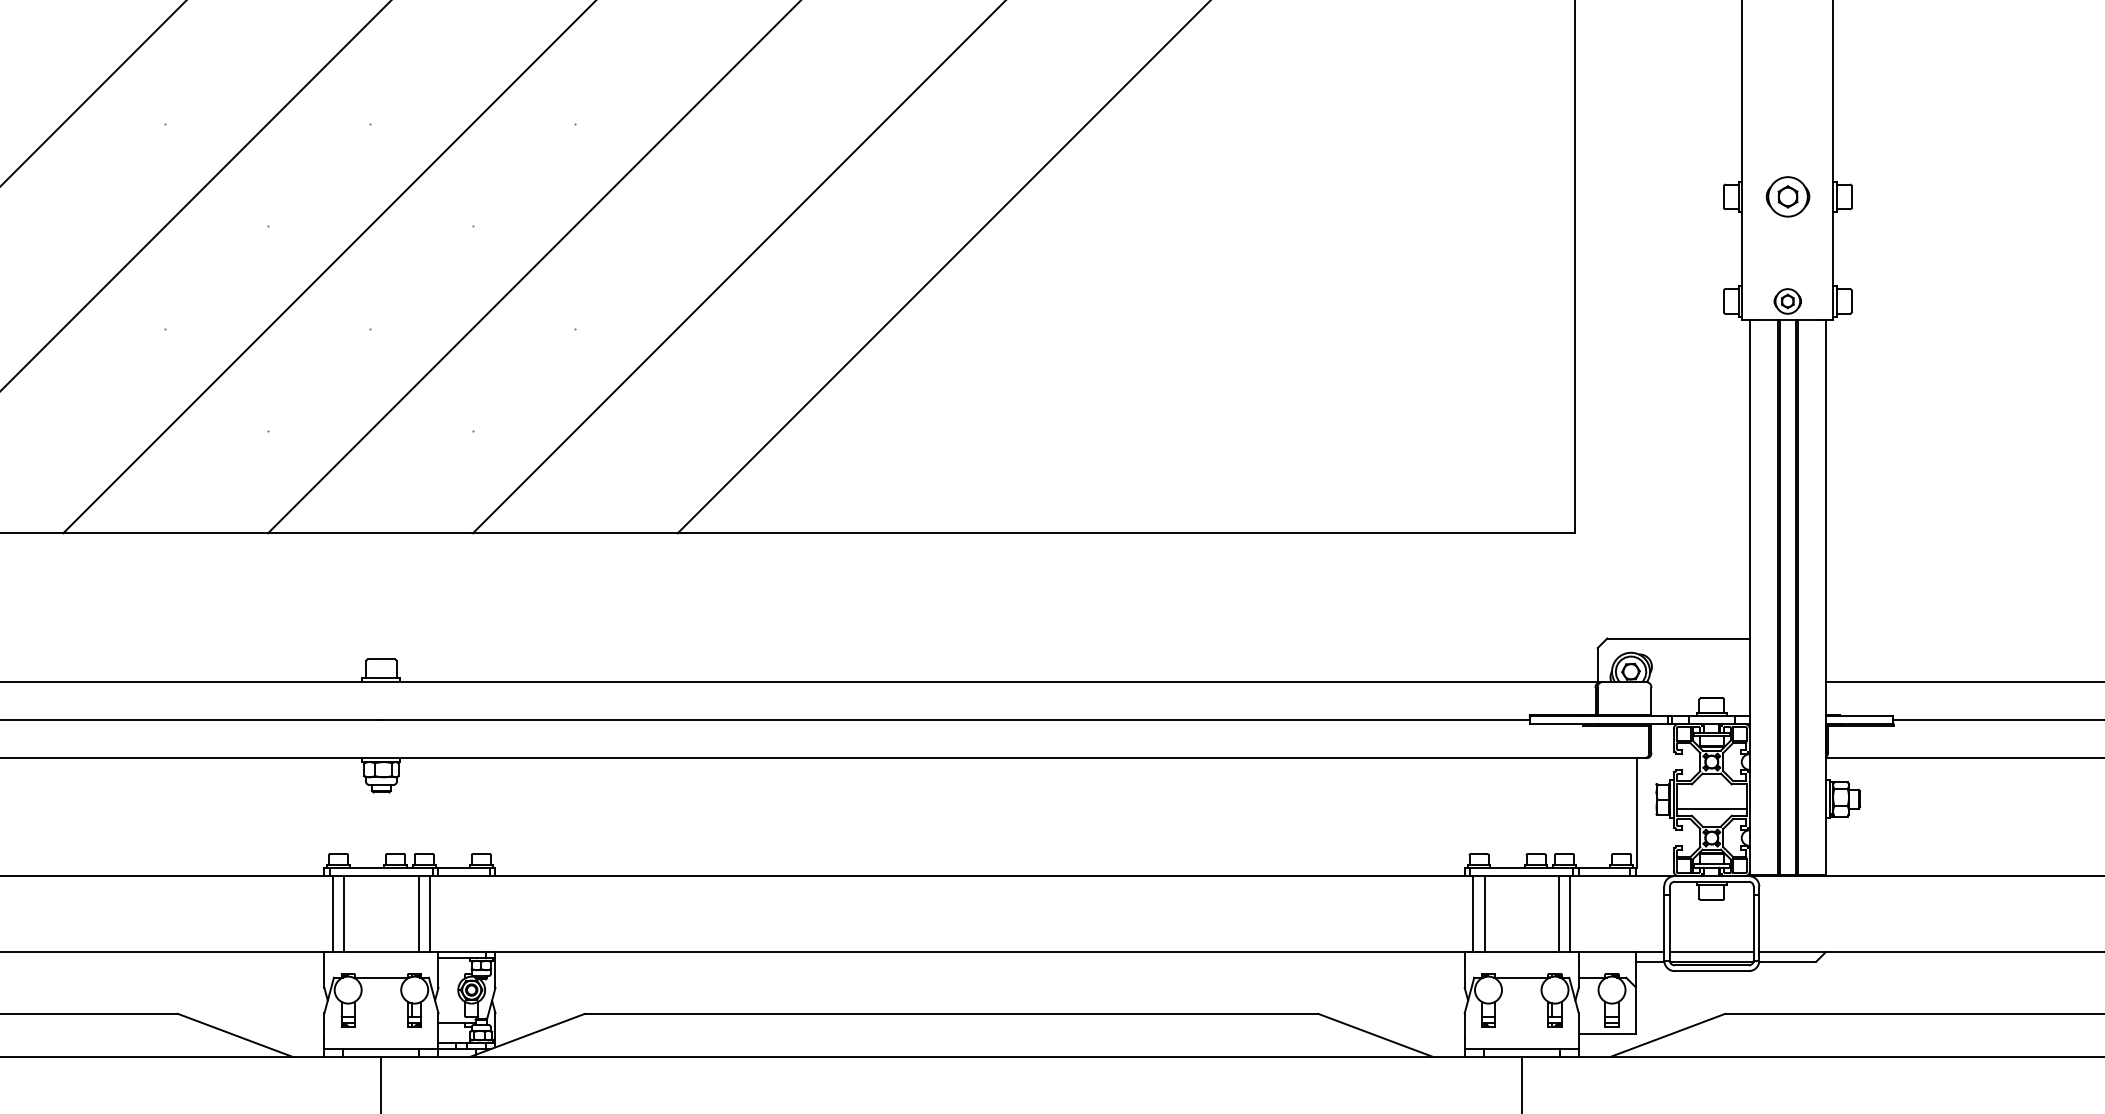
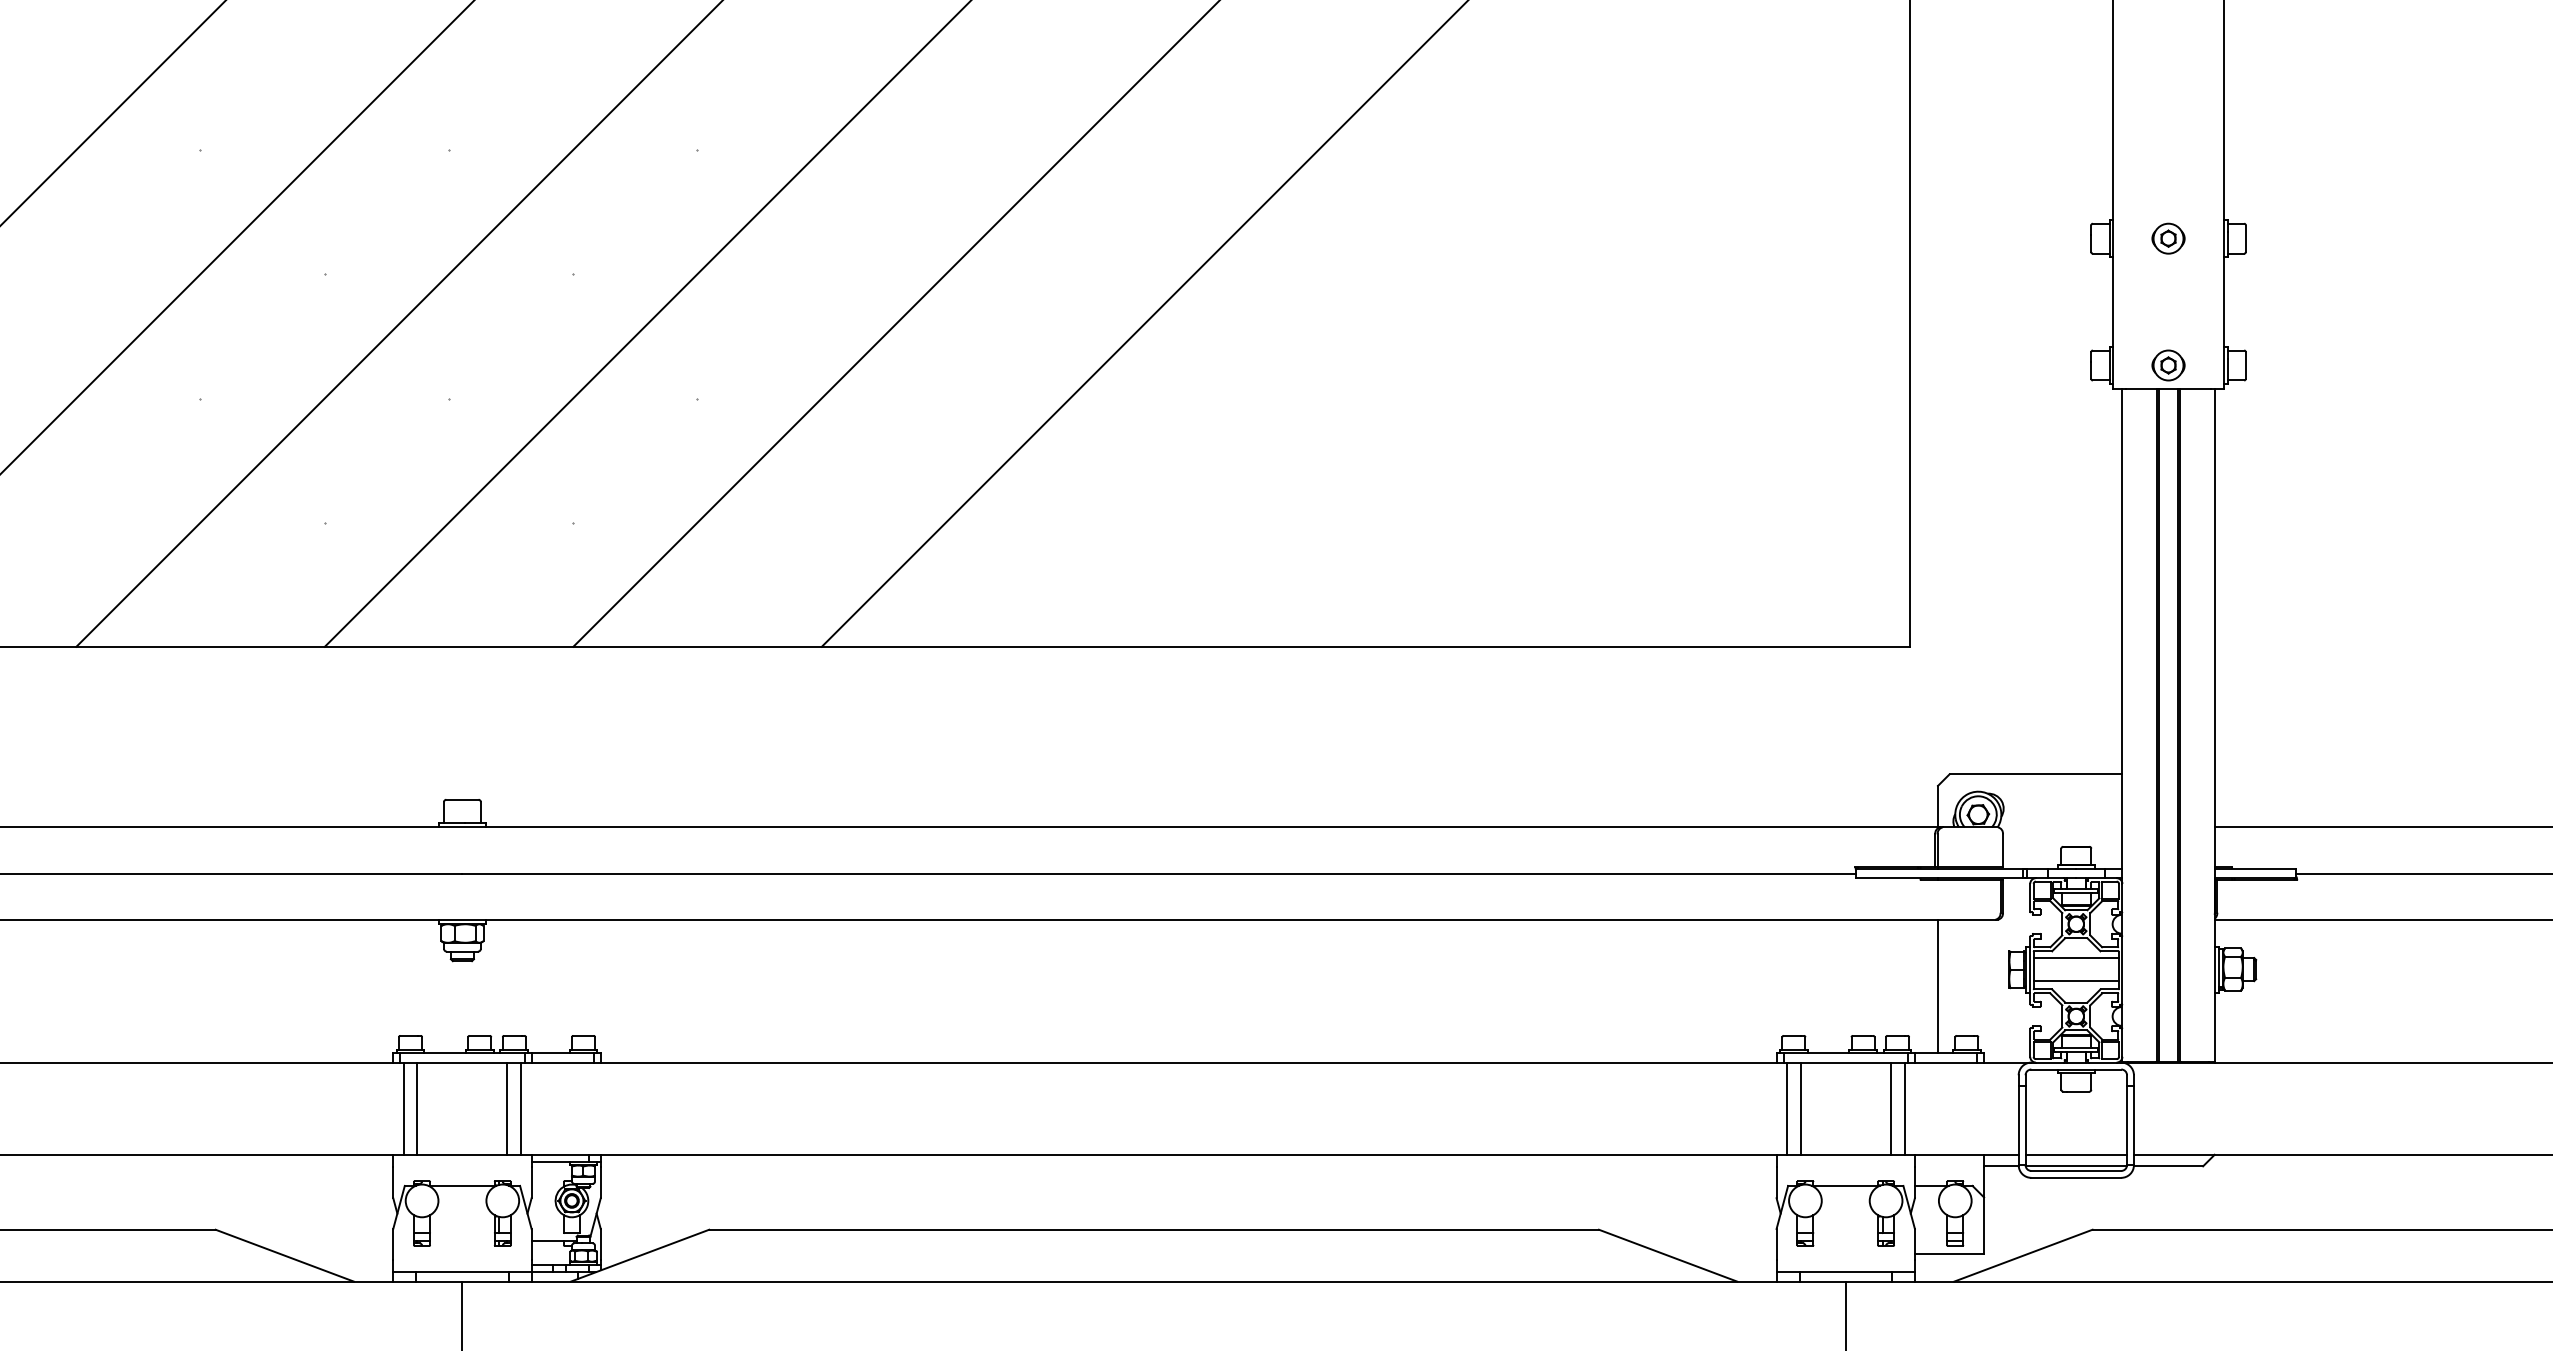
part: (1787, 196) -> (2168, 238), size x0.62
line: (1711, 789) -> (2075, 957), added
line: (1636, 813) -> (1937, 986), moved

